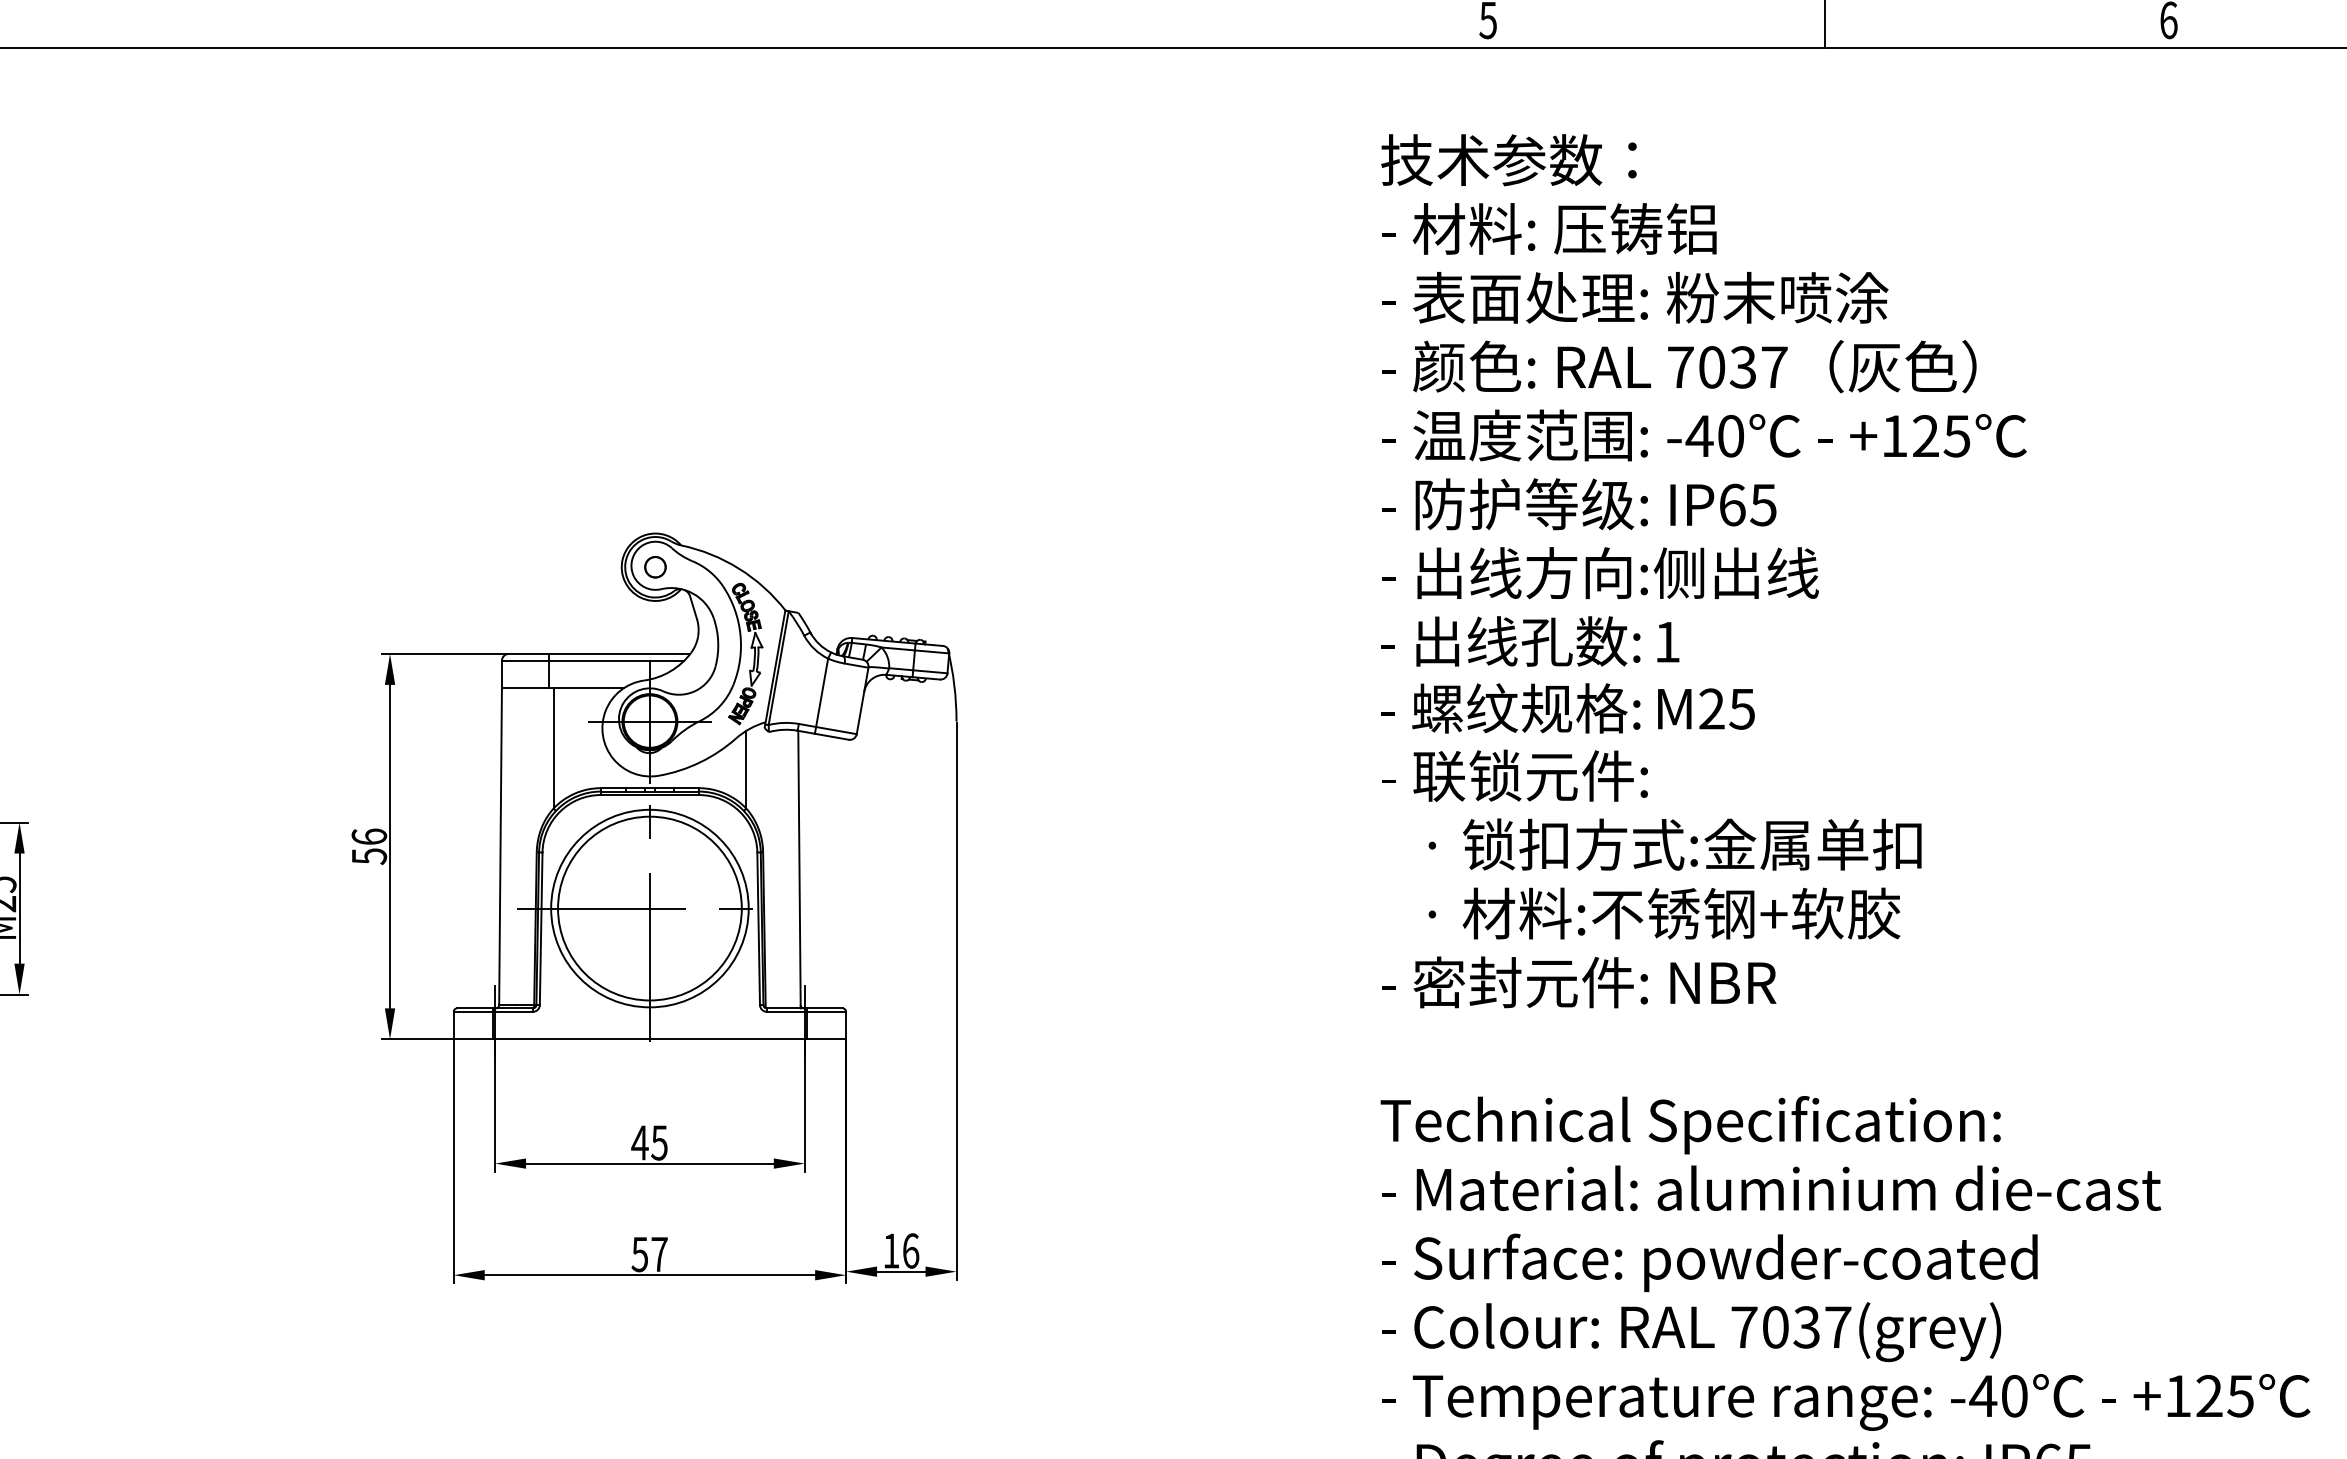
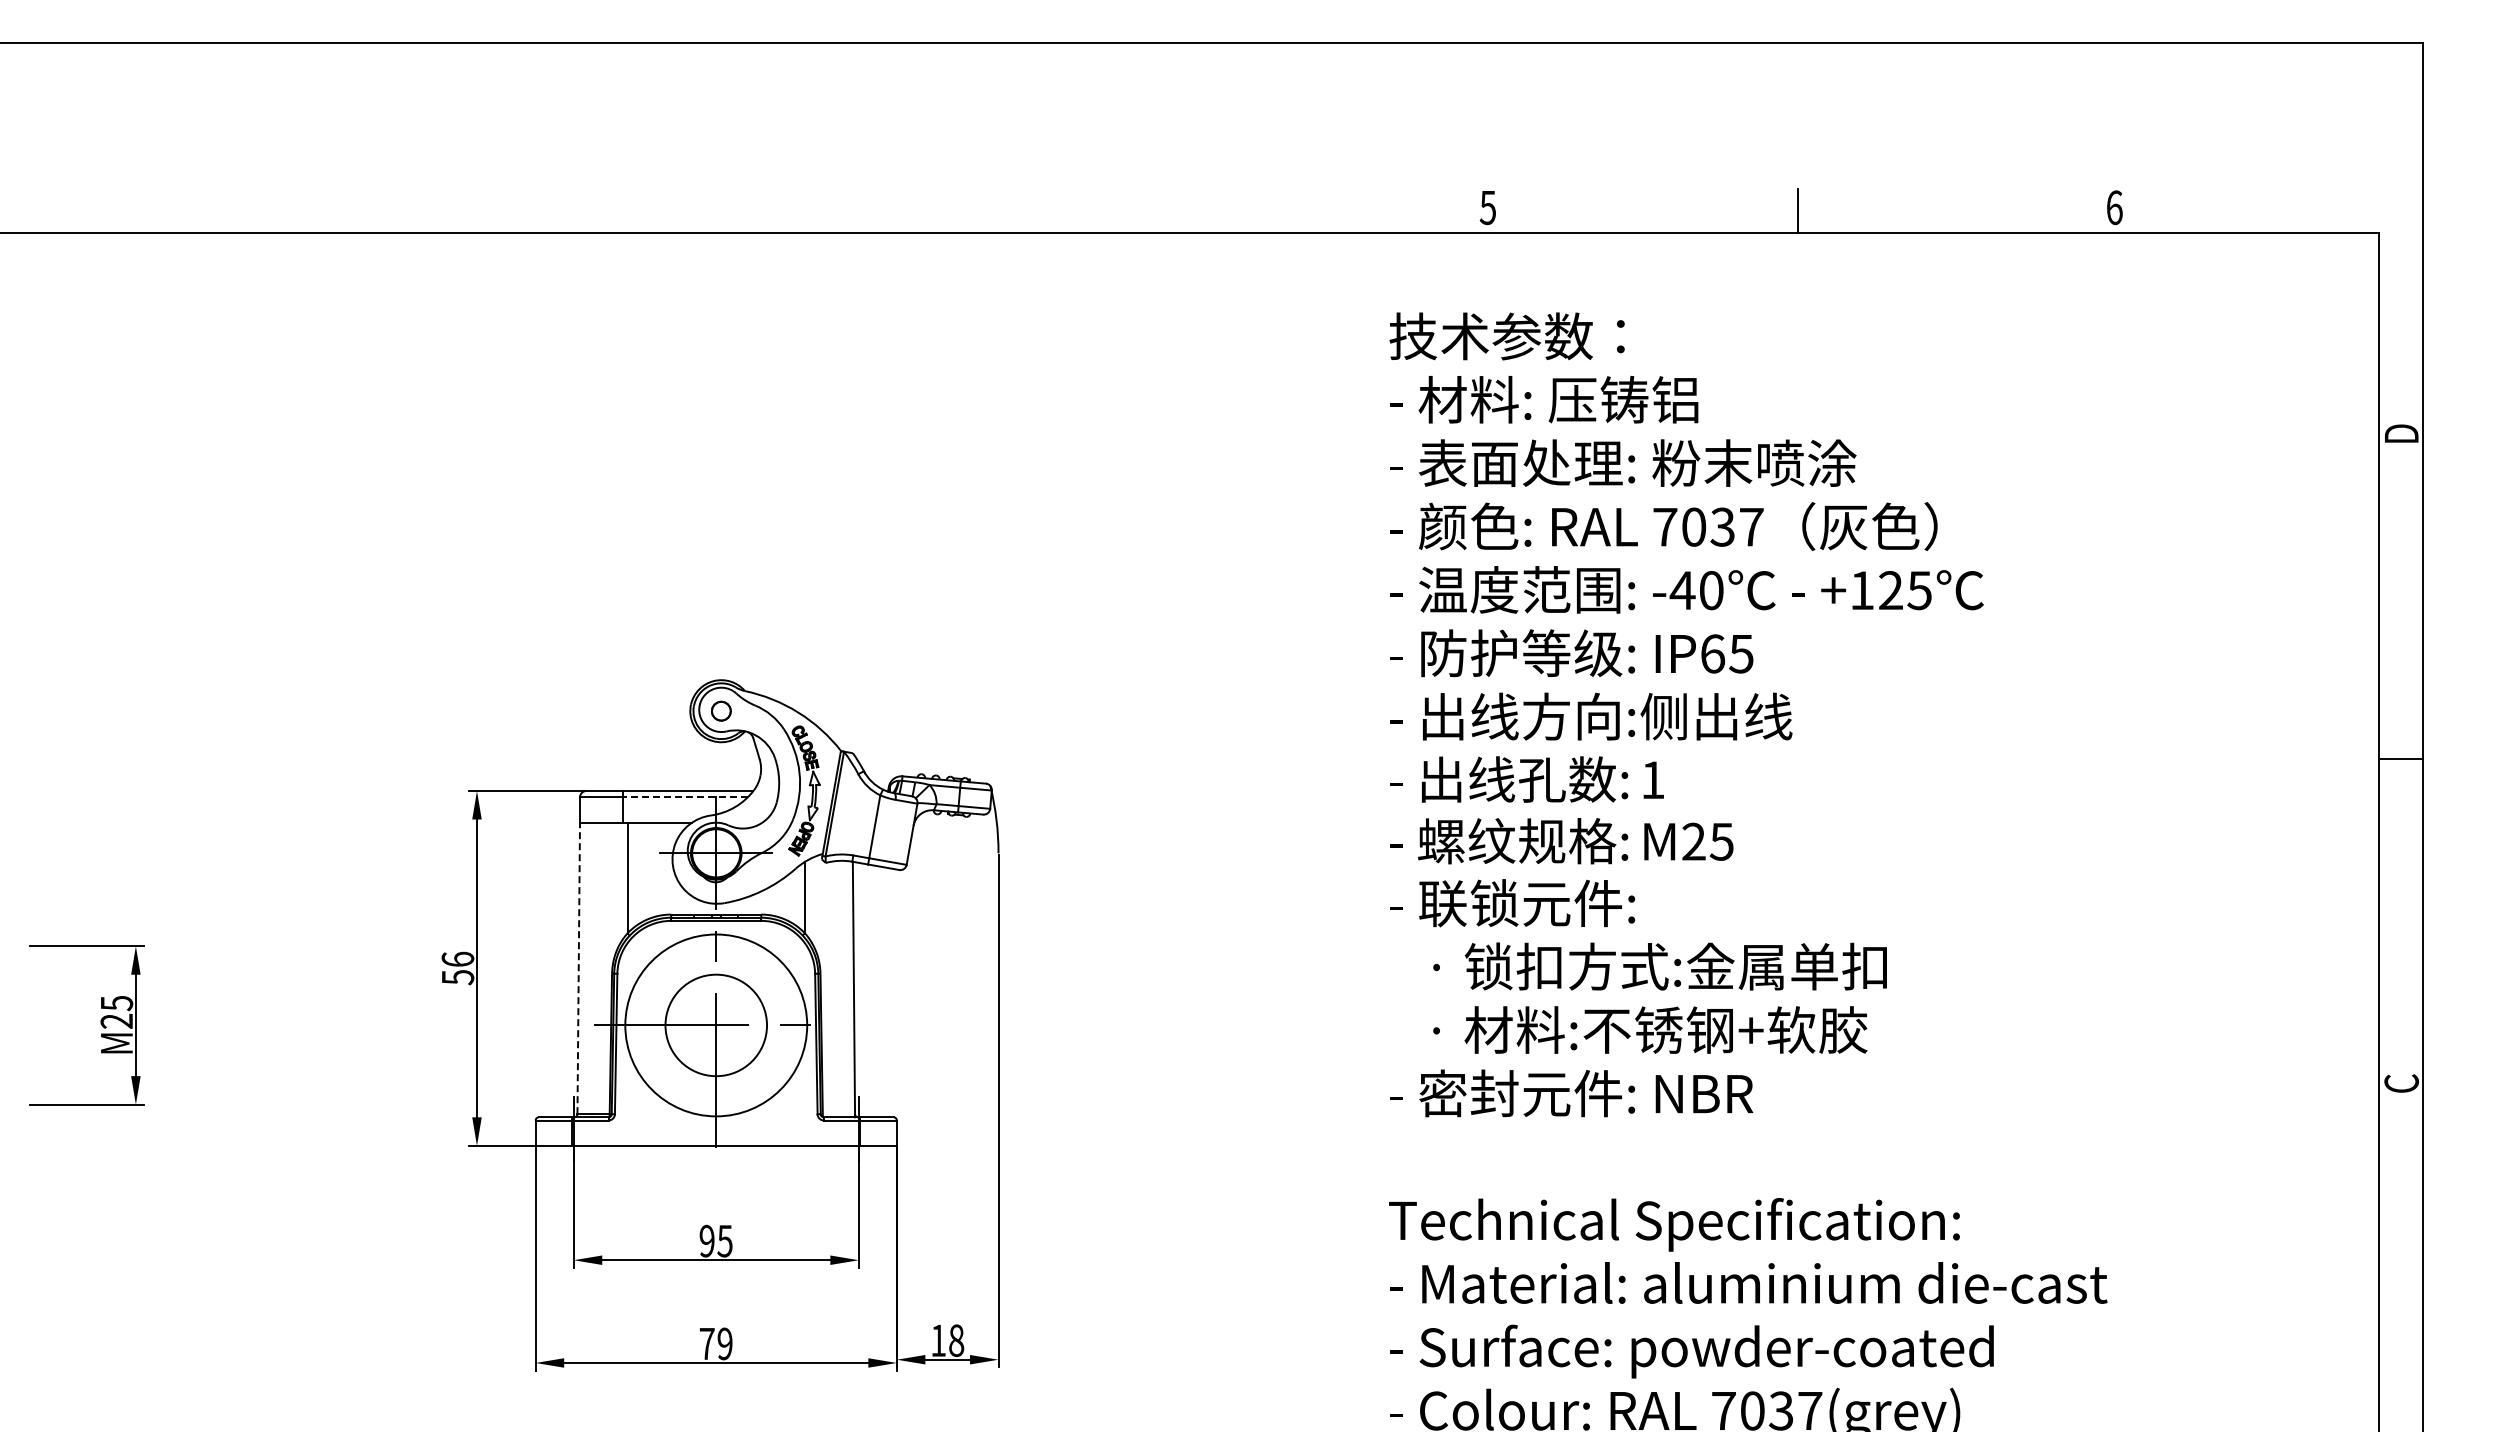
line: (615, 660) -> (684, 797), solid -> dashed
line: (500, 846) -> (578, 968), solid -> dashed
circle: (649, 908) -> (715, 1025), size x0.6
text: (640, 1142) -> (707, 1240), 45 -> 95
text: (910, 1250) -> (956, 1340), 16 -> 18
text: (649, 1254) -> (715, 1343), 57 -> 79

